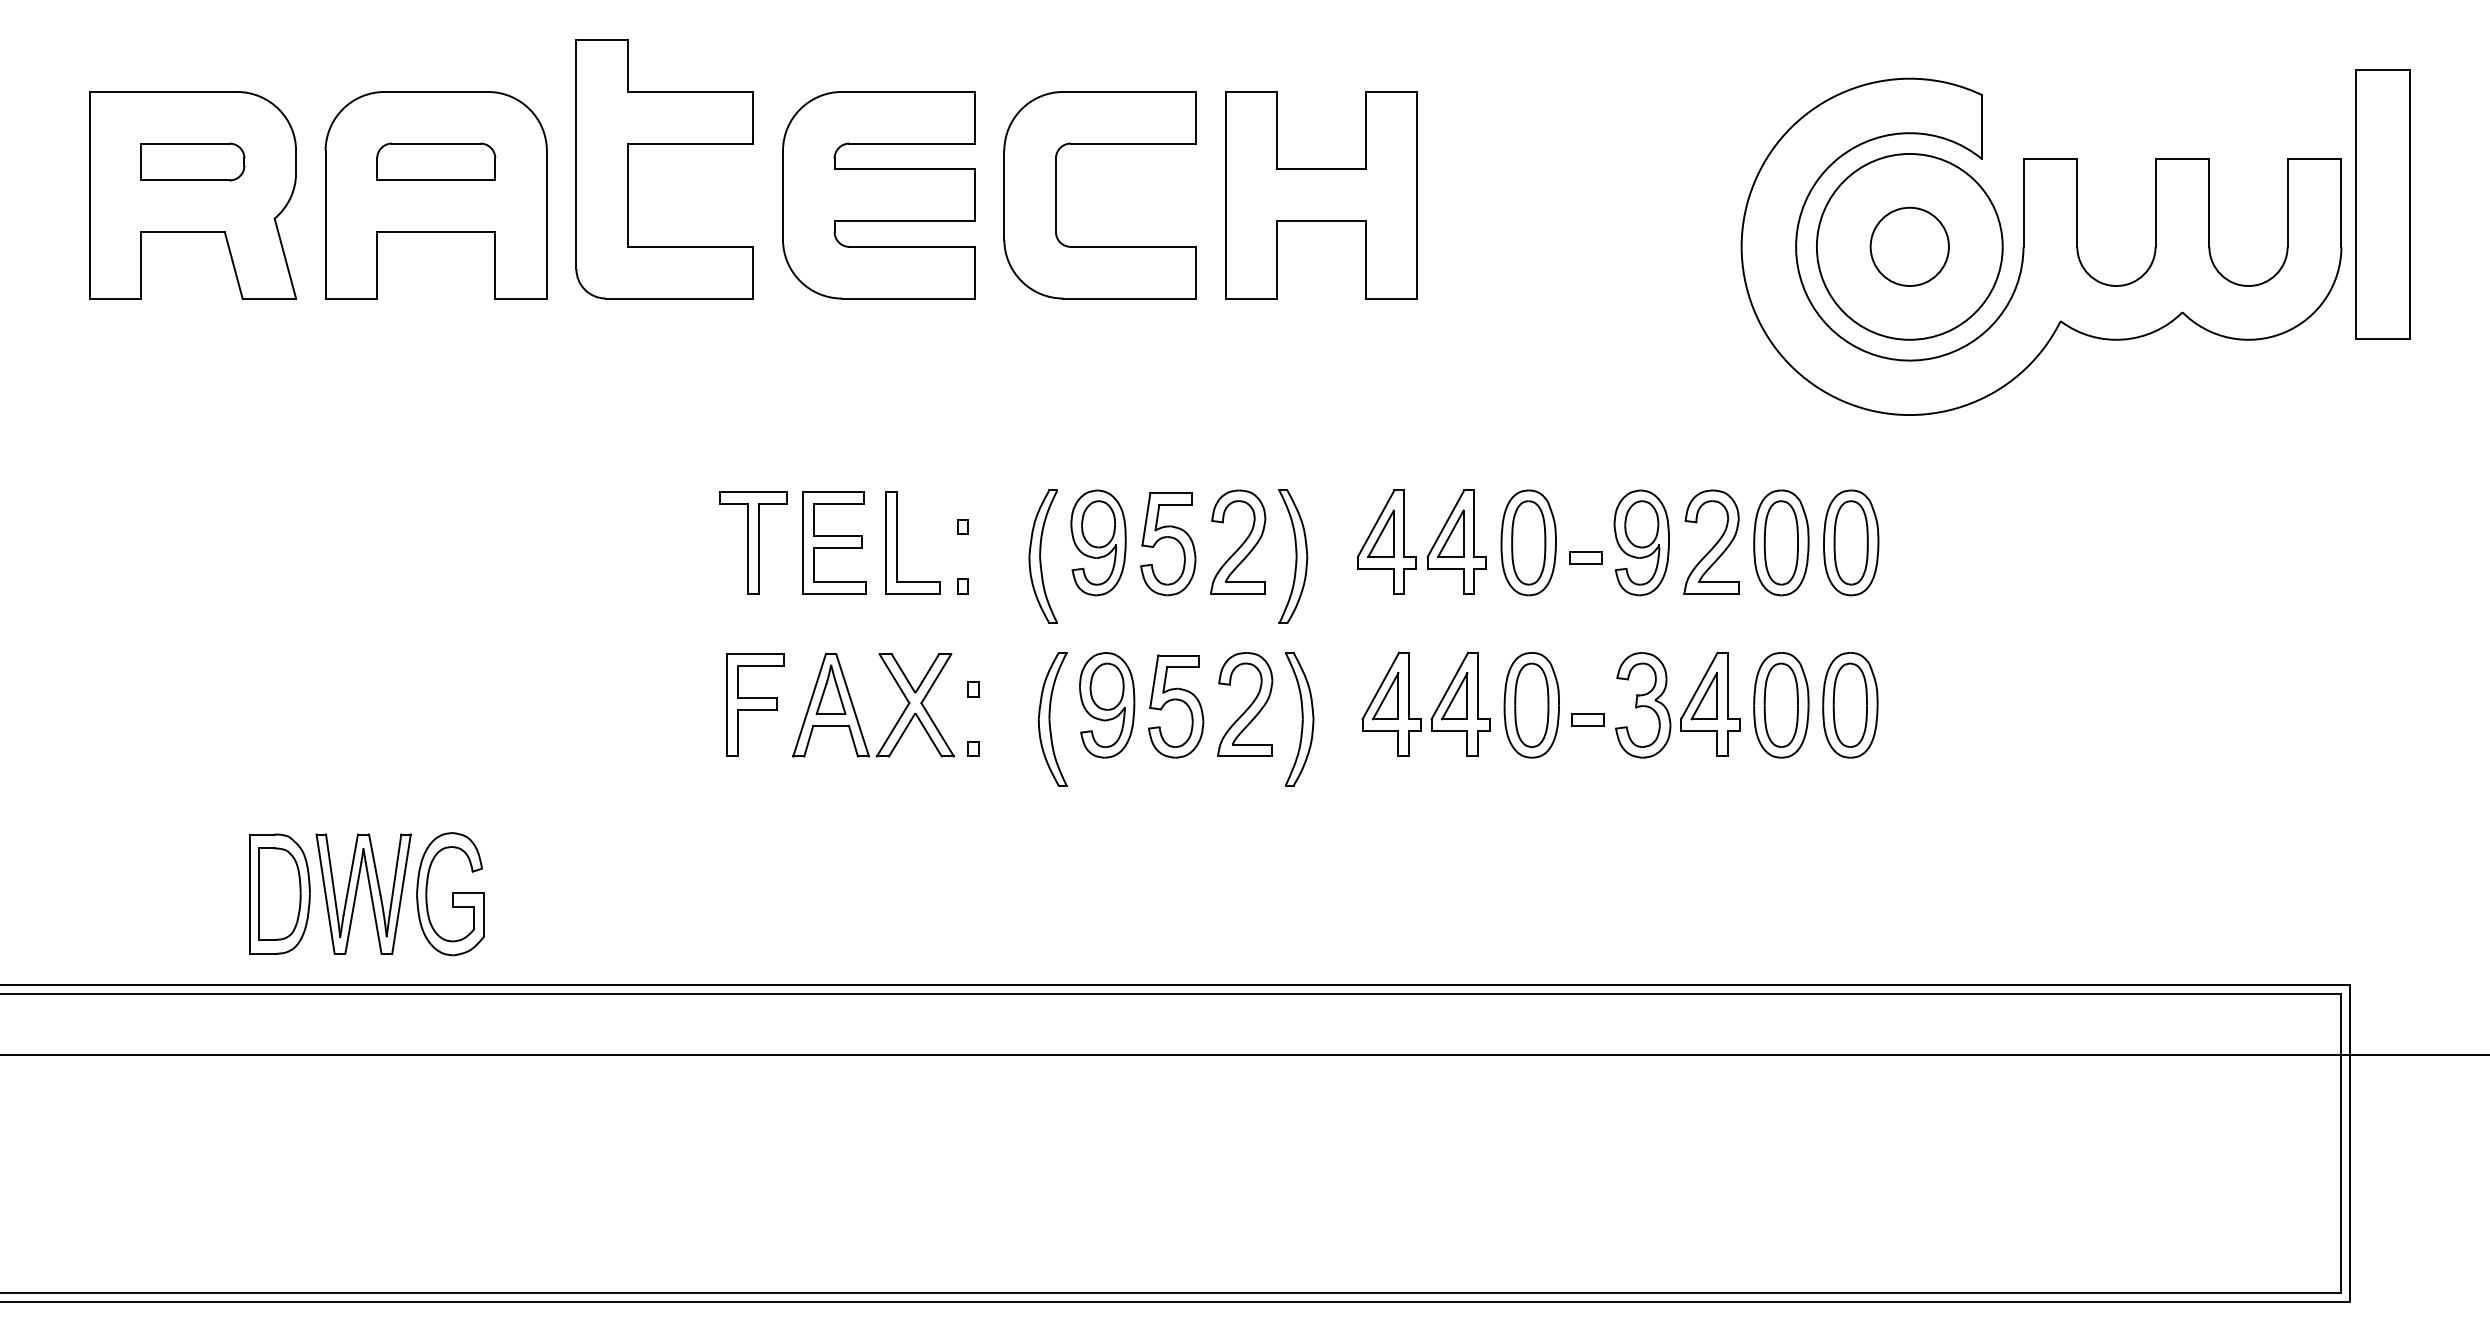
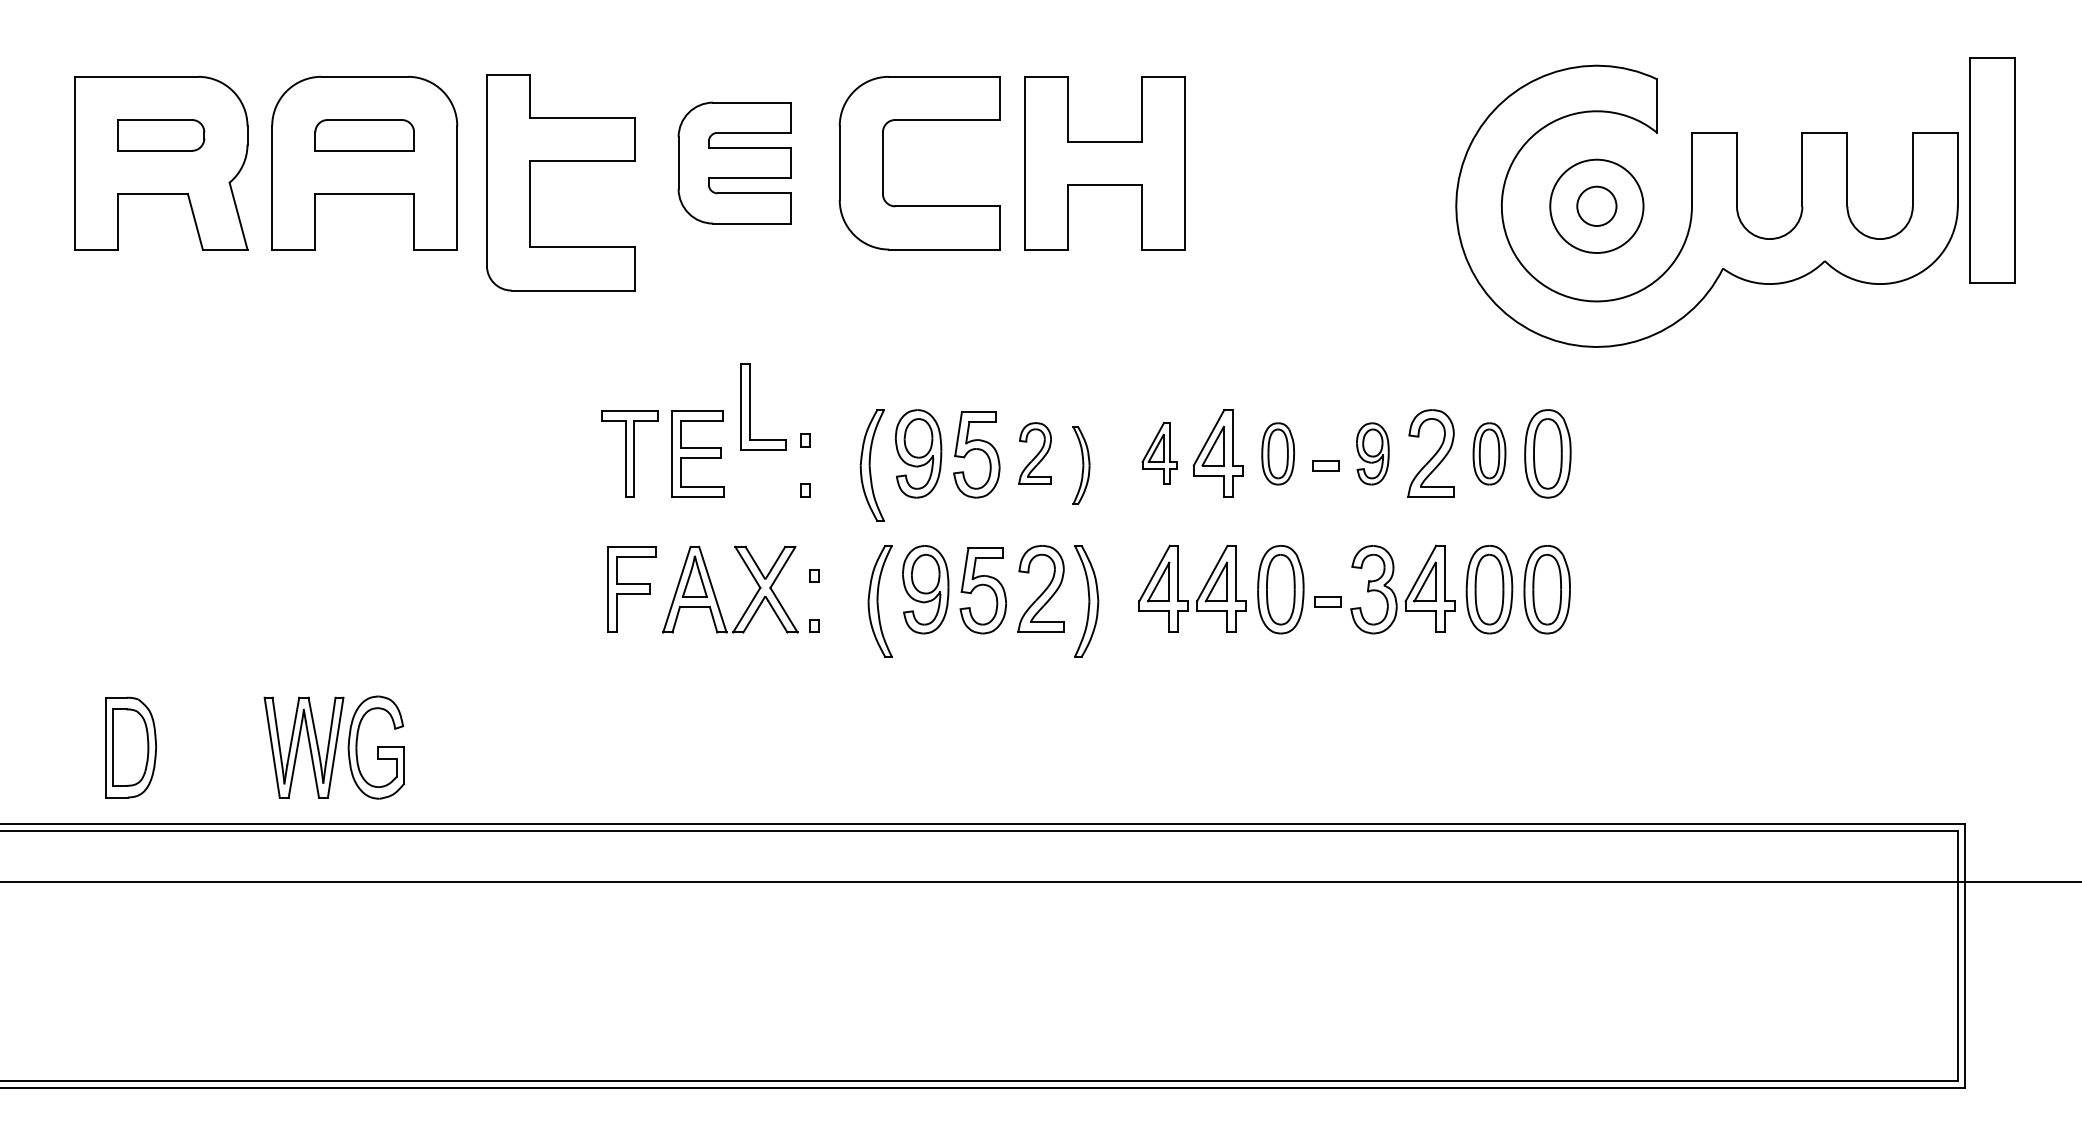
part: (664, 144) -> (560, 161), moved
part: (878, 194) -> (734, 162), size x0.7
circle: (1909, 247) -> (1596, 206), size x0.6
circle: (1909, 247) -> (1596, 206), size x0.6
part: (897, 542) -> (750, 406), moved
part: (1237, 542) -> (1034, 453), size x0.7
part: (1386, 542) -> (1159, 453), size x0.7
part: (1527, 542) -> (1277, 453), size x0.7
part: (1641, 542) -> (1372, 453), size x0.7
part: (1781, 542) -> (1489, 453), size x0.7
part: (1293, 556) -> (1081, 465), size x0.7
part: (279, 894) -> (130, 747), moved

